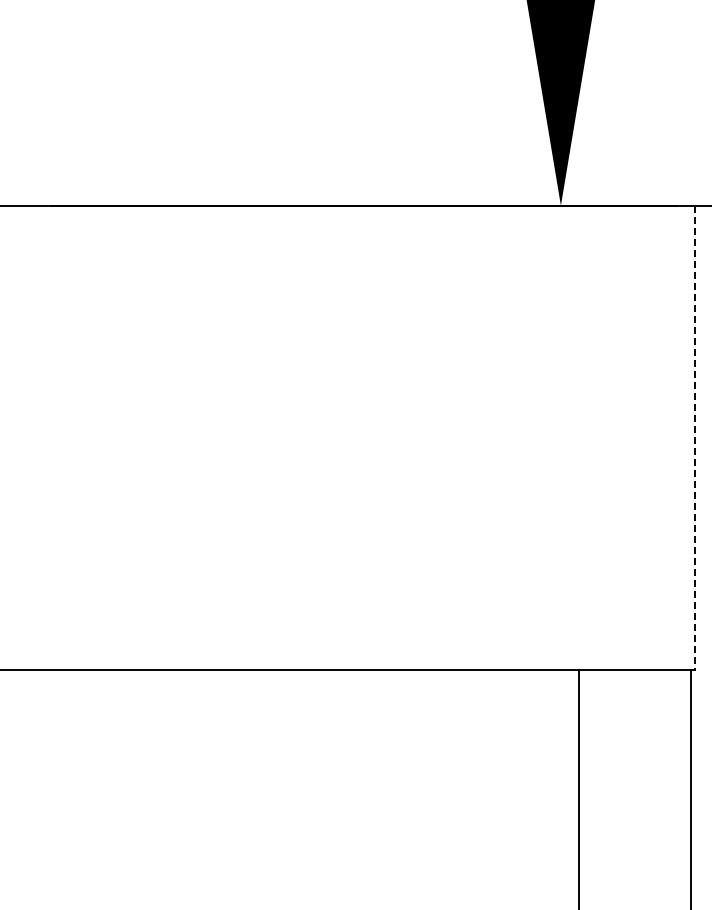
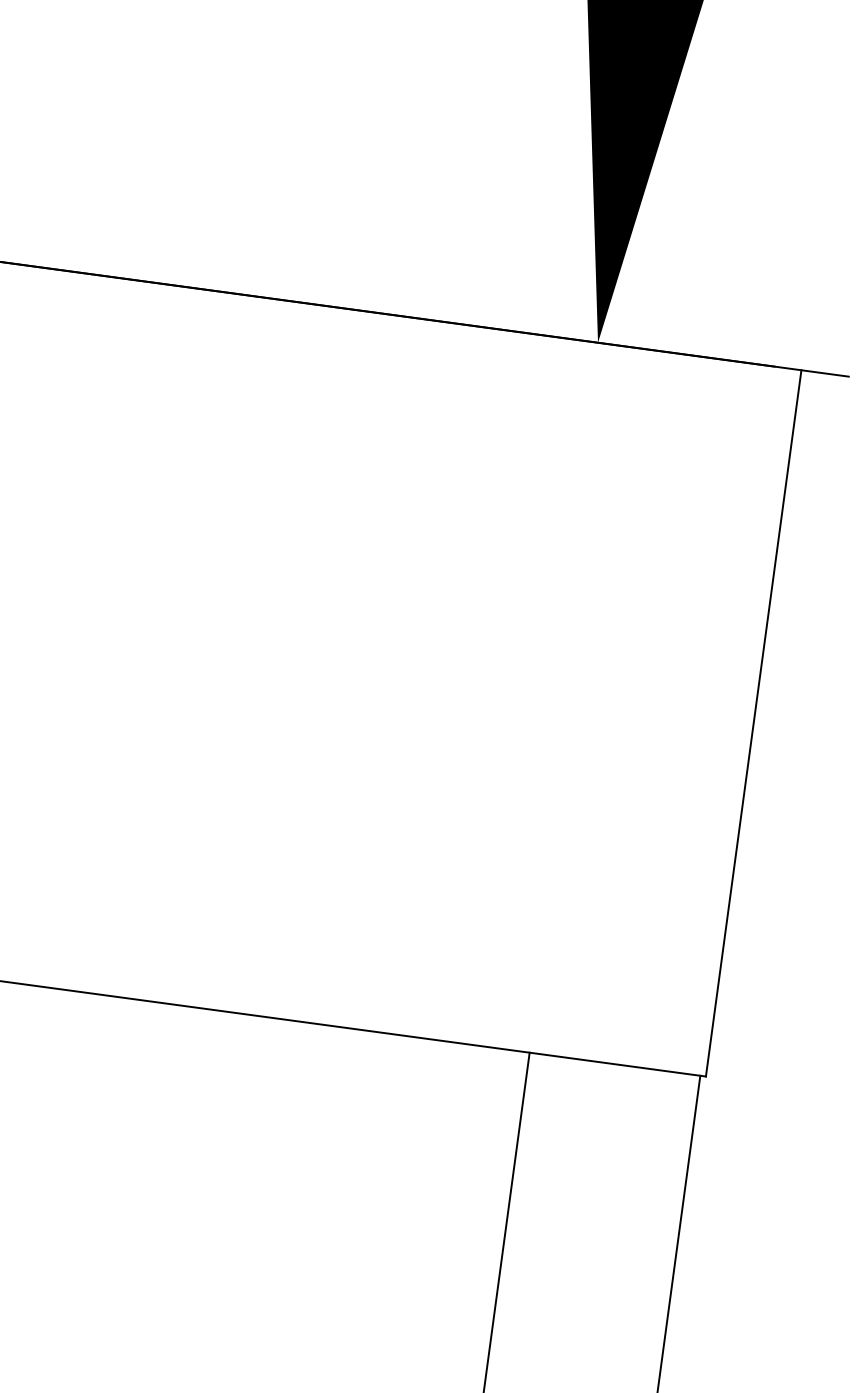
line: (694, 438) -> (753, 724), dashed -> solid

